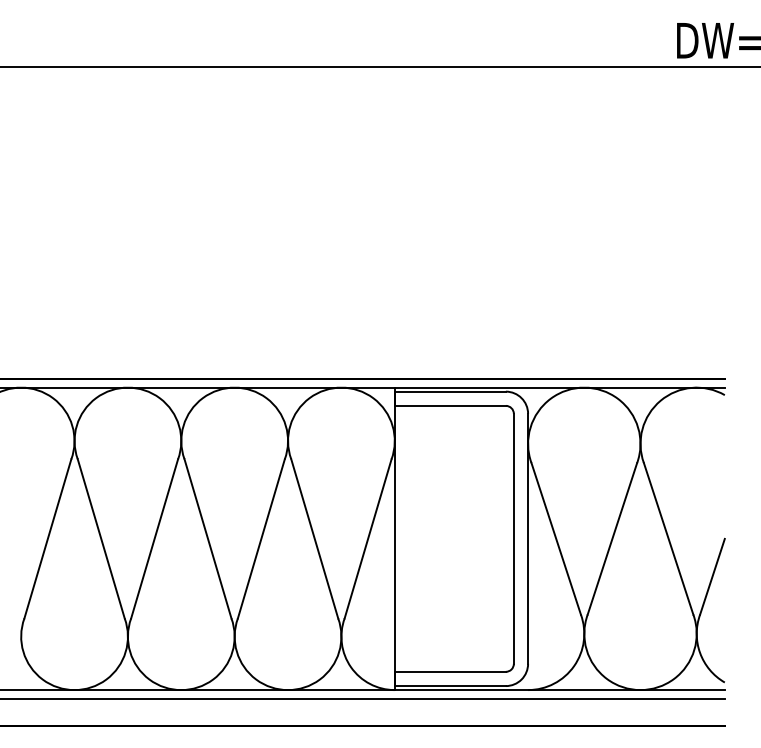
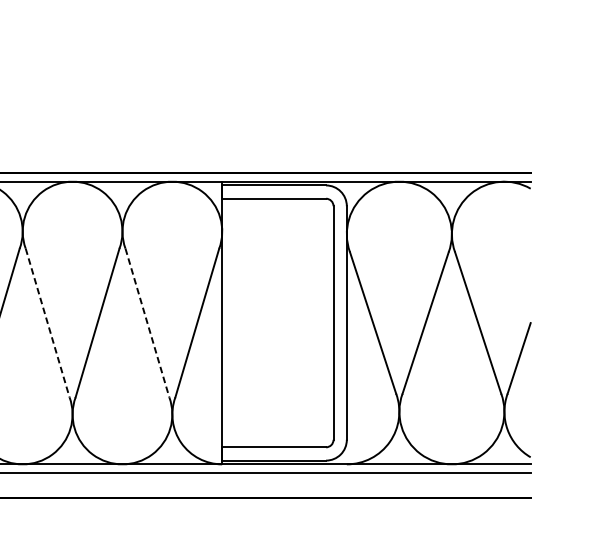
line: (208, 539) -> (48, 323), solid -> dashed
line: (314, 539) -> (147, 323), solid -> dashed

